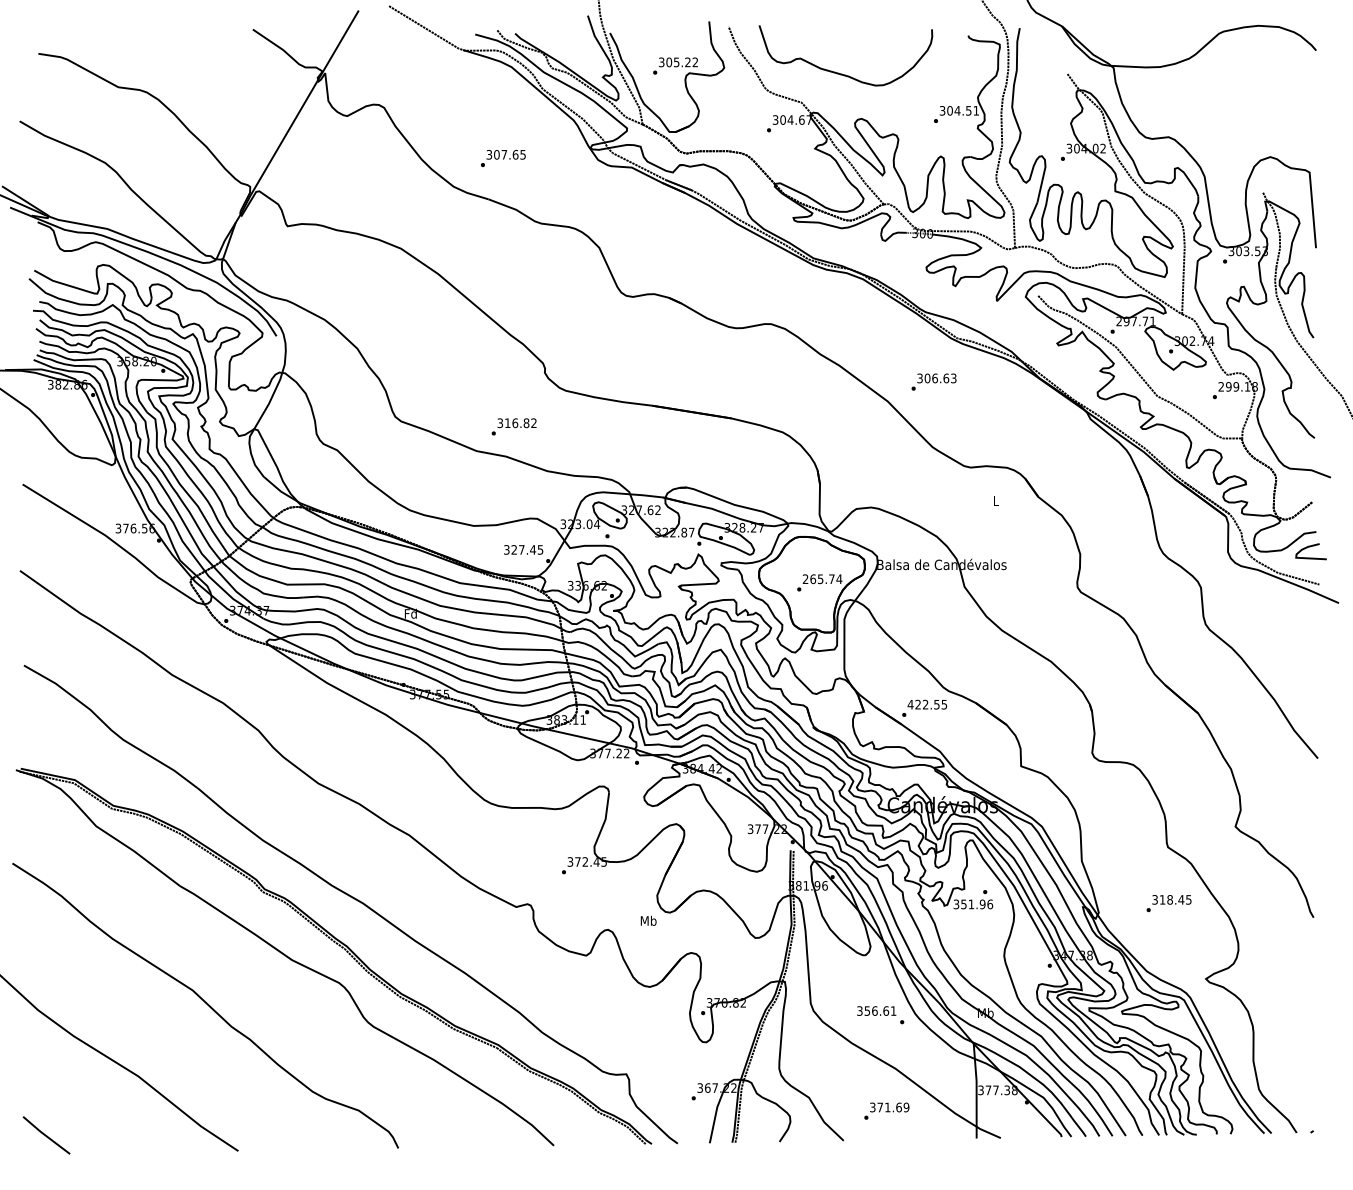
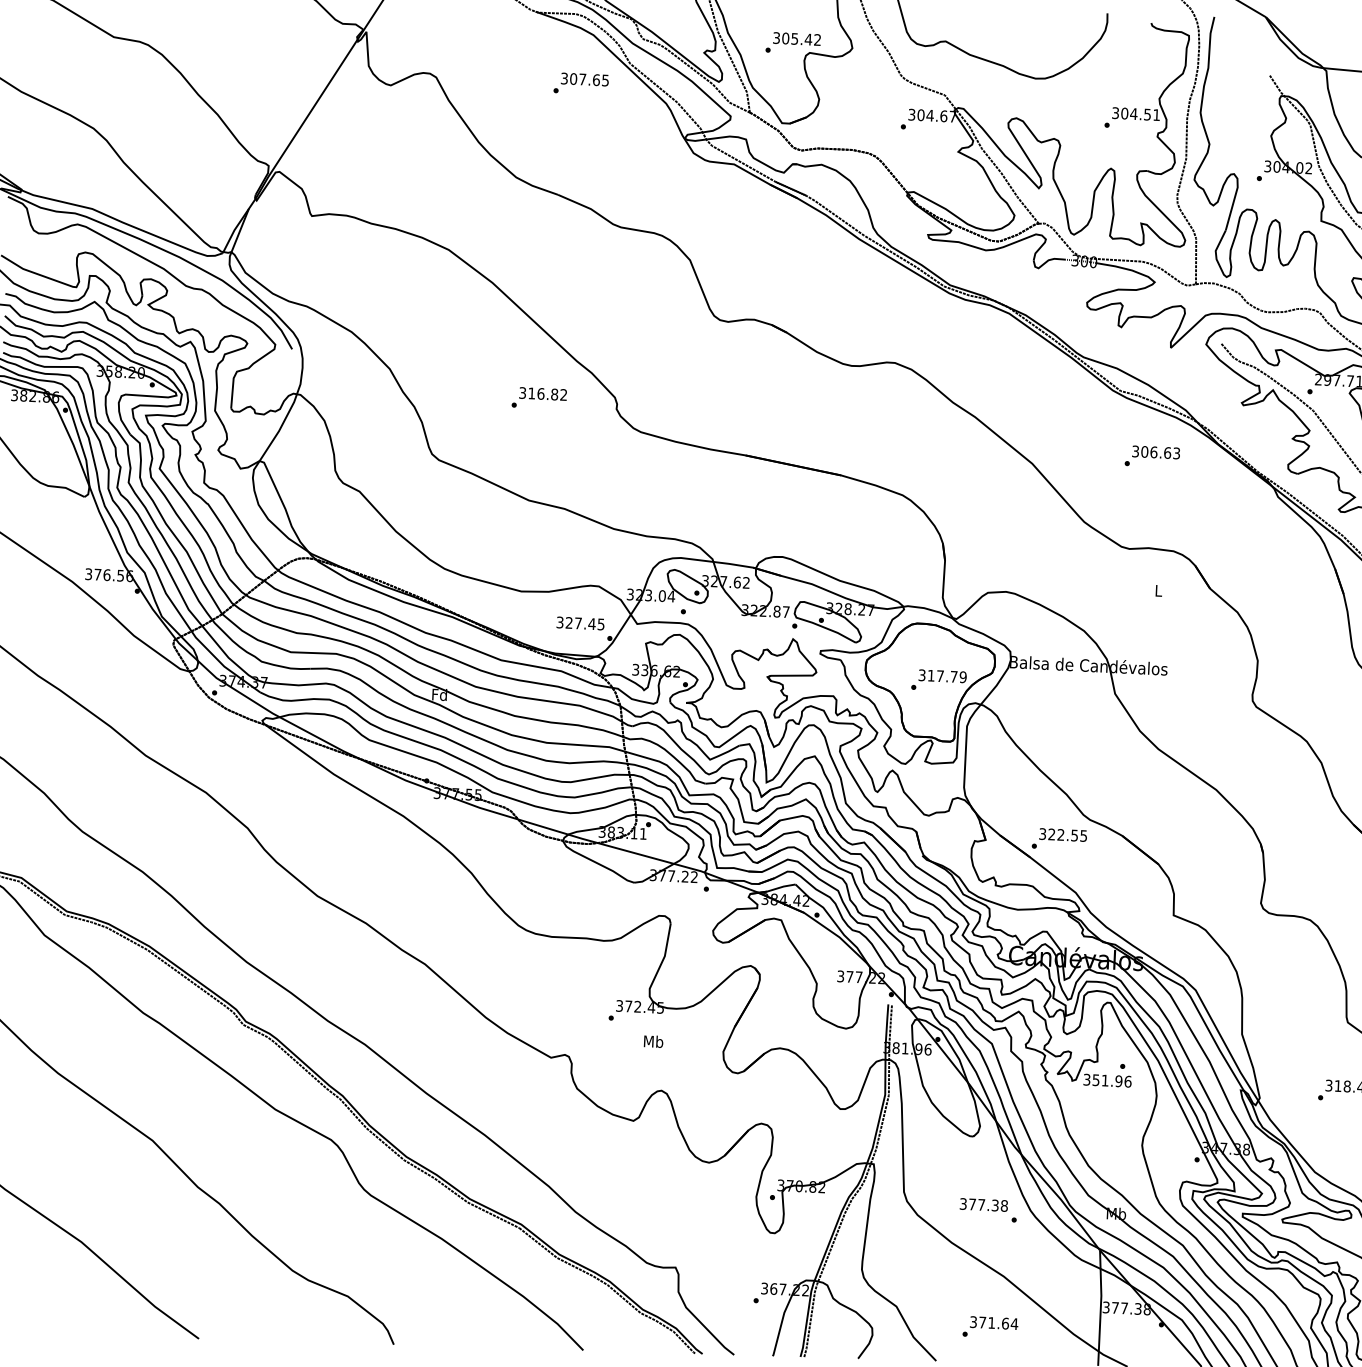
text: (687, 62) -> (808, 39), 305.22 -> 305.42
text: (503, 158) -> (581, 83), moved
text: (933, 381) -> (1151, 455), moved
text: (513, 426) -> (538, 397), moved
text: (822, 579) -> (942, 676), 265.74 -> 317.79
text: (910, 704) -> (1042, 833), 422.55 -> 322.55
text: (648, 920) -> (653, 1041), moved
text: (880, 1010) -> (988, 1204), 356.61 -> 377.38
text: (906, 1107) -> (1014, 1324), 371.69 -> 371.64

